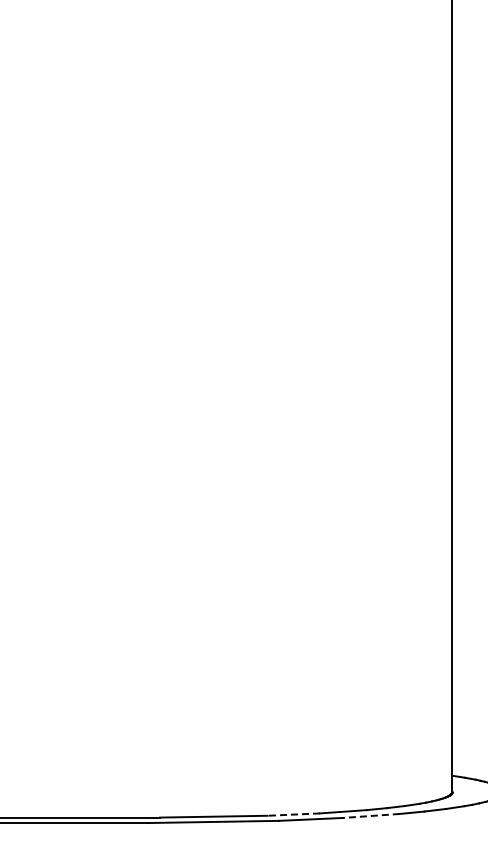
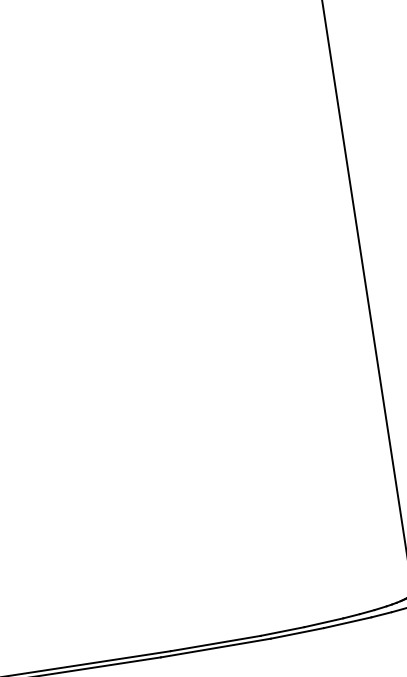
line: (293, 814) -> (282, 631), dashed -> solid
line: (371, 815) -> (347, 622), dashed -> solid

